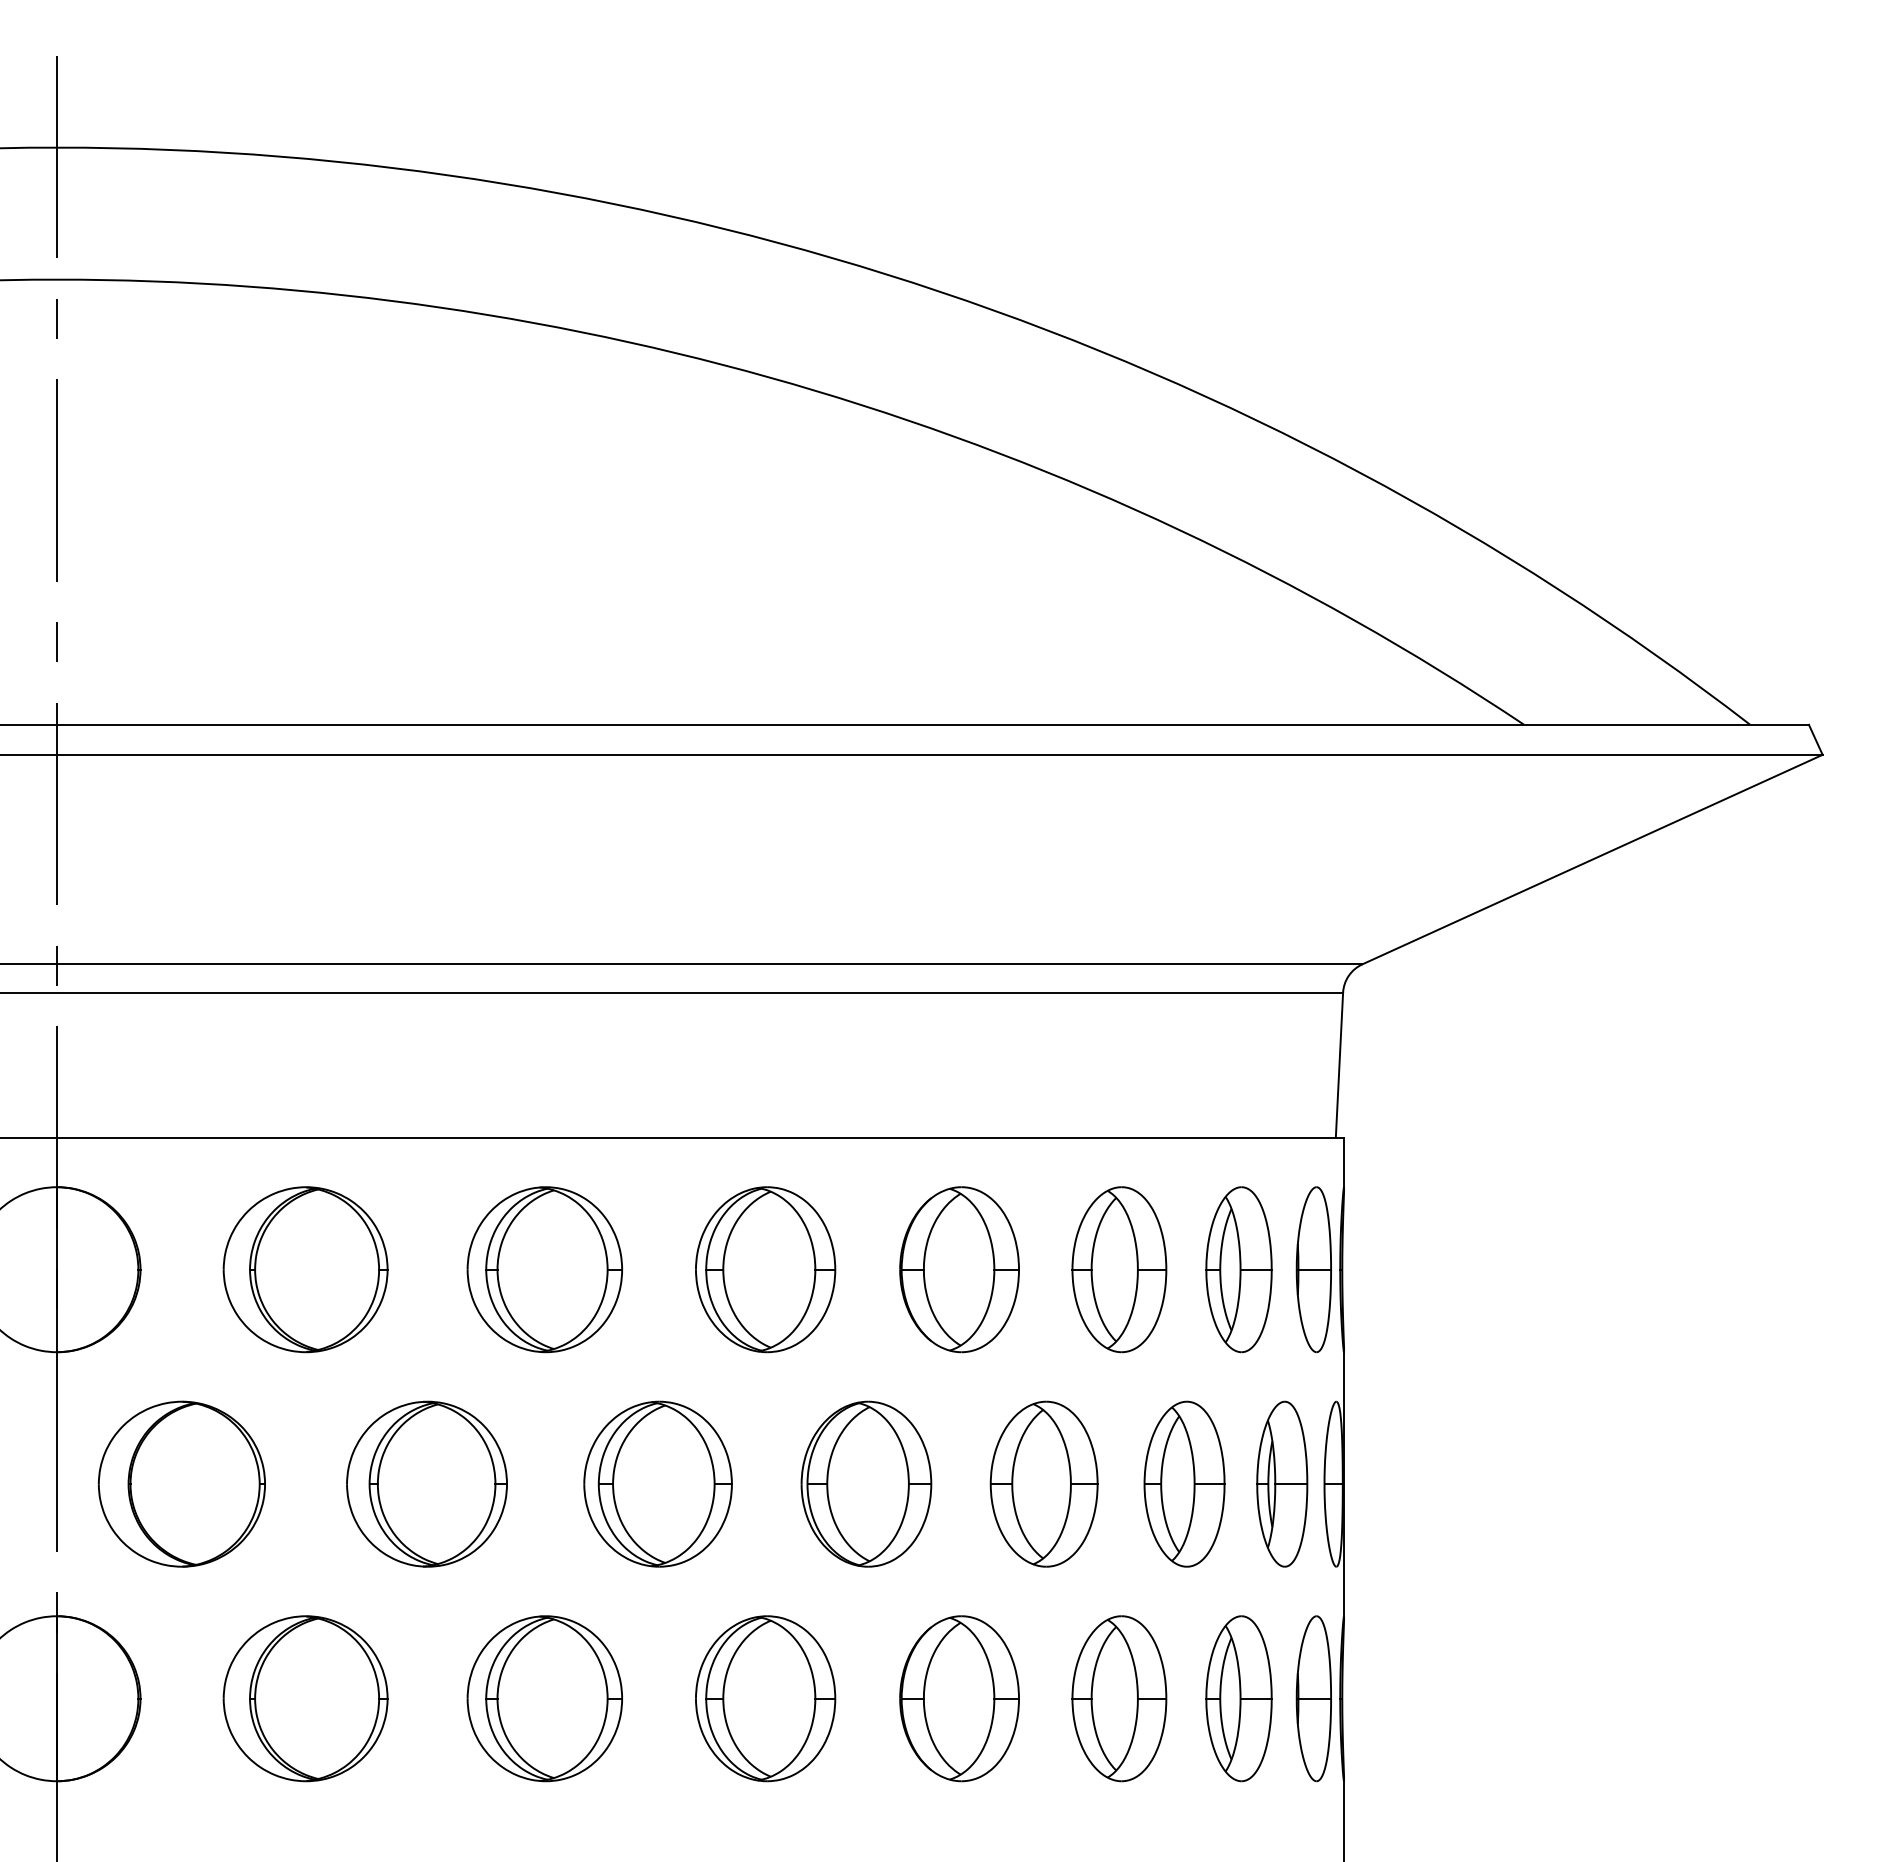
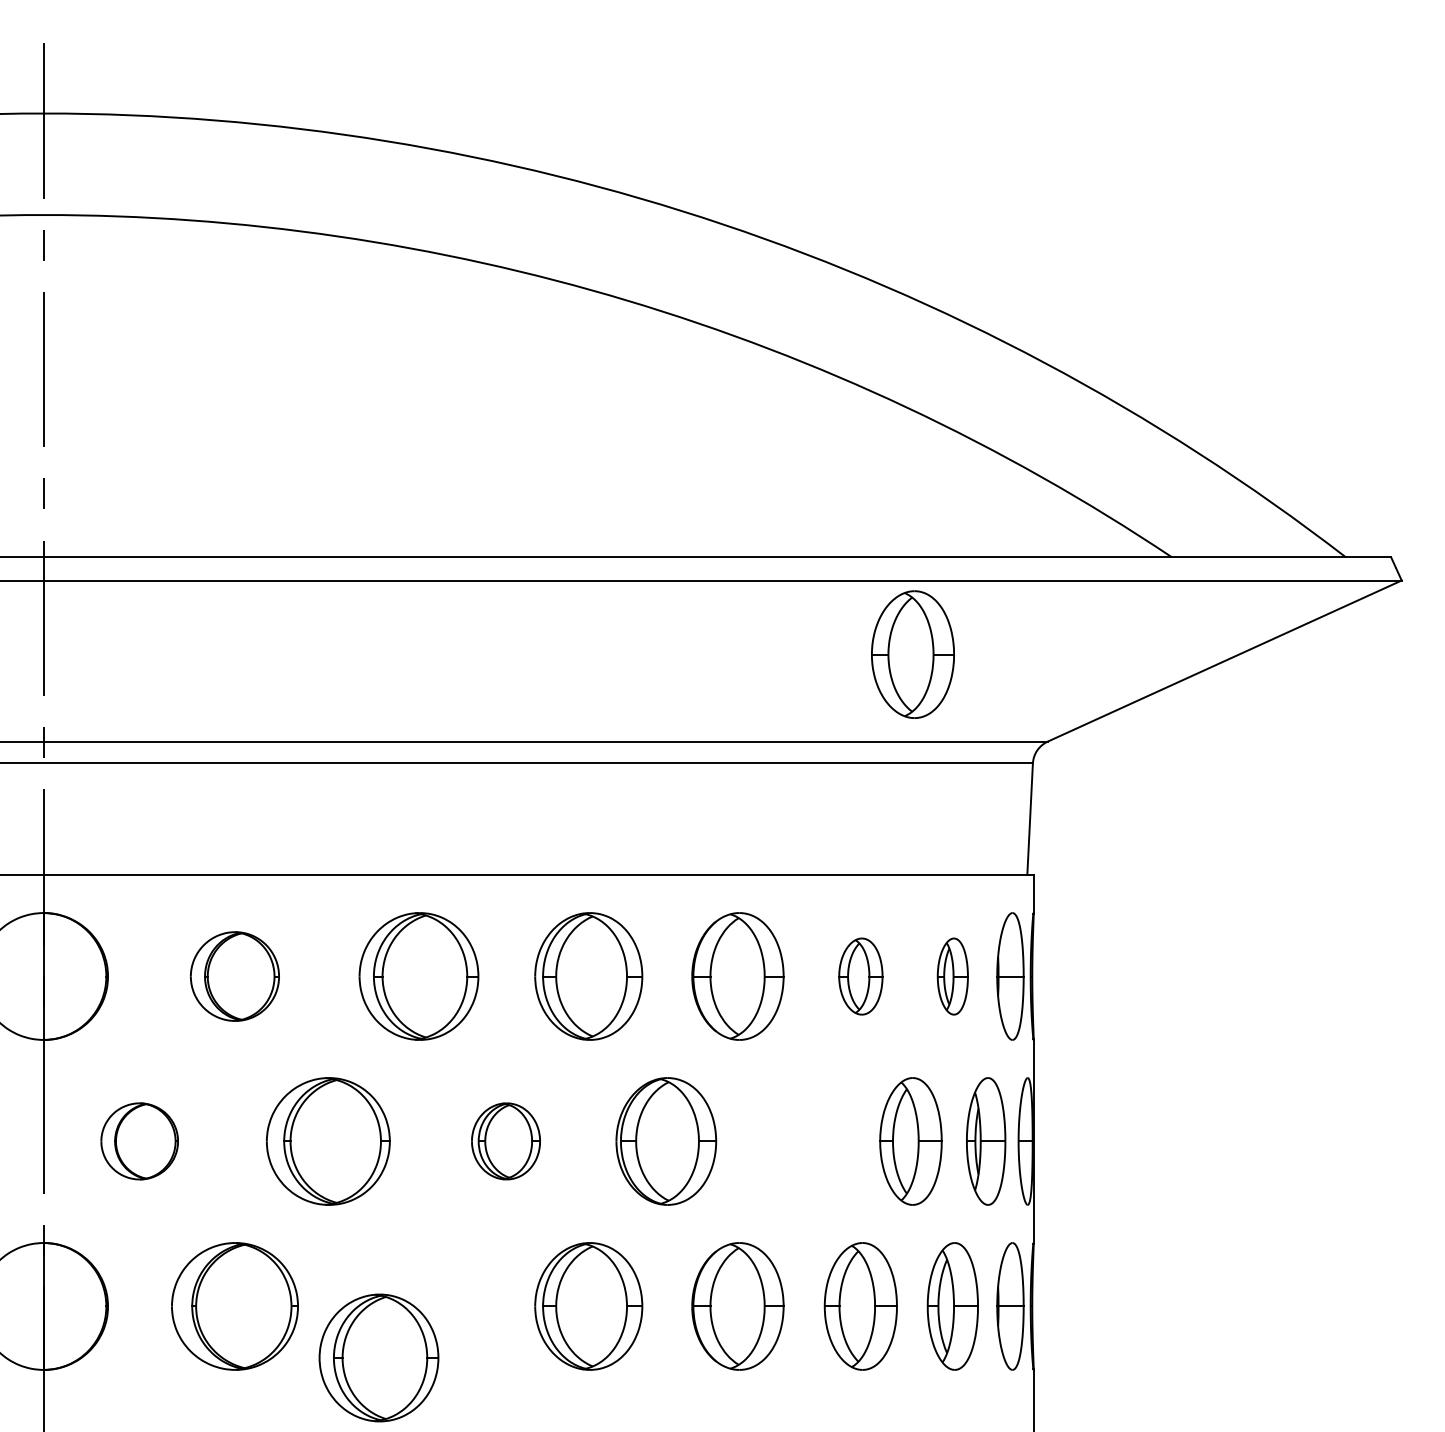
part: (305, 1269) -> (234, 976), size x0.7
part: (1119, 1269) -> (860, 976), size x0.6
part: (1238, 1269) -> (952, 976), size x0.6
part: (181, 1483) -> (139, 1140), size x0.6
part: (657, 1483) -> (505, 1140), size x0.6
part: (1043, 1483) -> (912, 654), moved
part: (544, 1698) -> (378, 1357), moved

